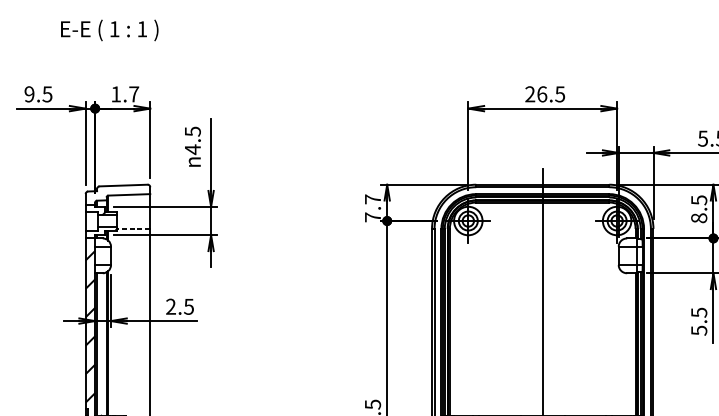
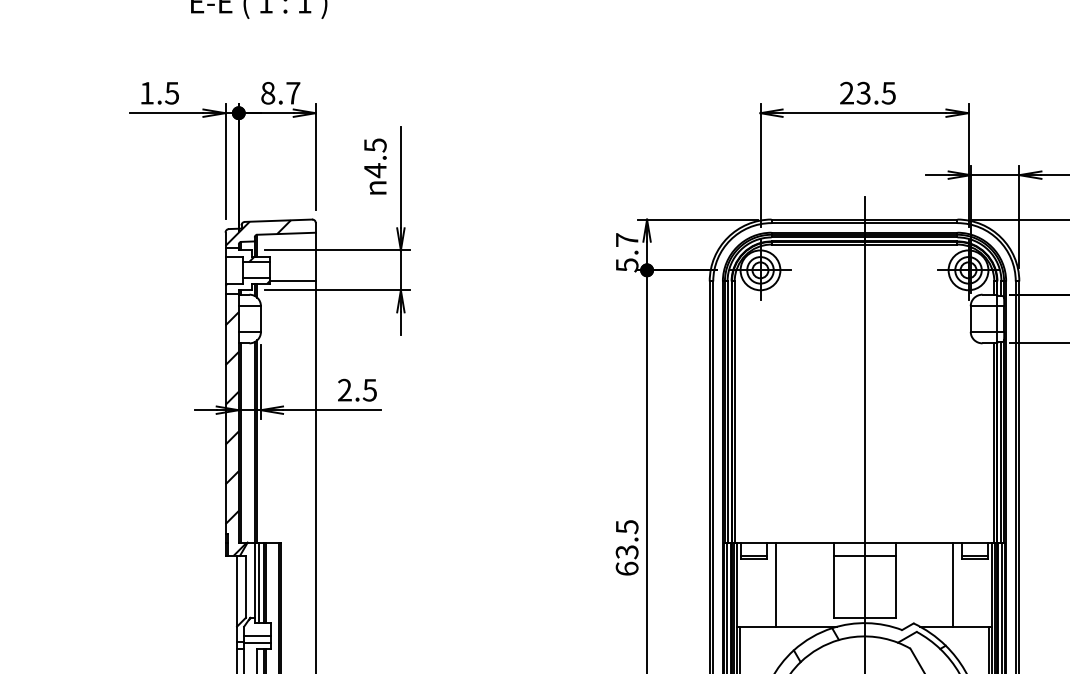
text: (29, 93) -> (146, 92), 9.5 -> 1.5
text: (116, 93) -> (268, 92), 1.7 -> 8.7
text: (542, 93) -> (863, 92), 26.5 -> 23.5
hatch: (108, 193) -> (257, 232), added
text: (373, 217) -> (627, 265), 7.7 -> 5.7
line: (133, 229) -> (292, 281), dashed -> solid

